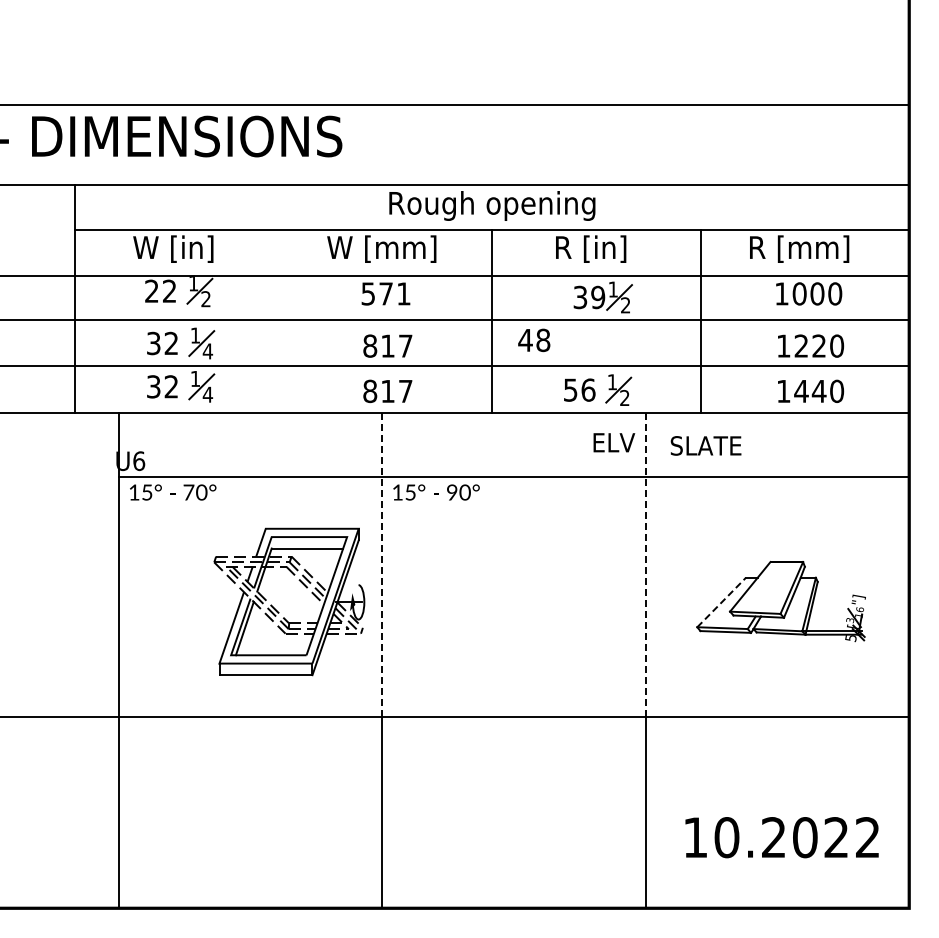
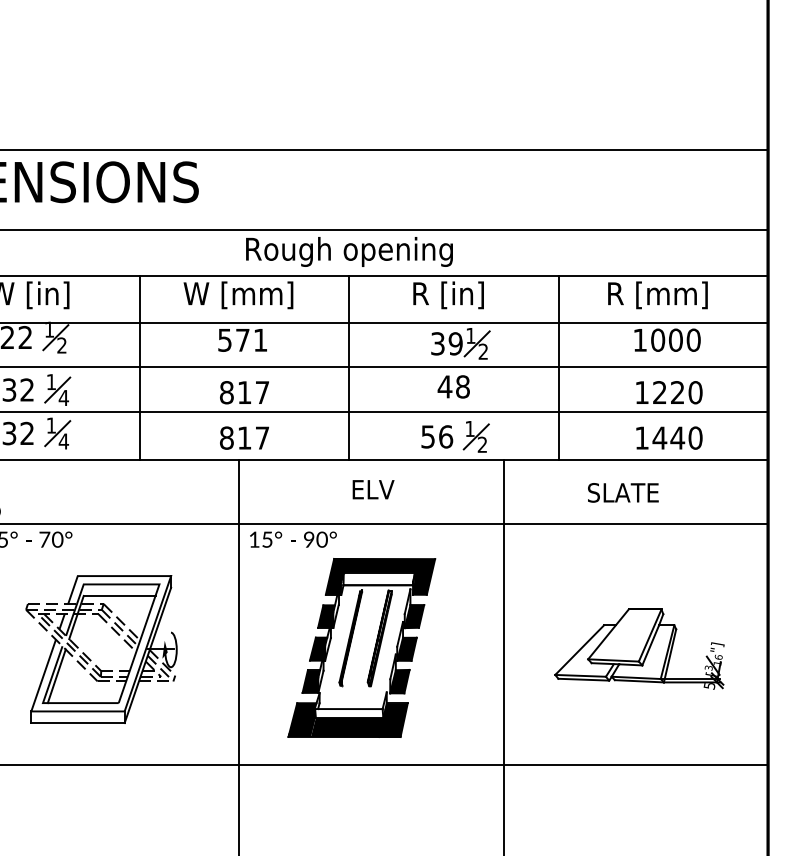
line: (283, 321) -> (139, 367), added
text: (534, 340) -> (454, 387), moved
text: (614, 442) -> (373, 489), moved
text: (705, 445) -> (622, 492), moved
line: (382, 565) -> (239, 612), dashed -> solid
line: (645, 565) -> (503, 612), dashed -> solid
part: (504, 600) -> (361, 648), added
line: (721, 602) -> (579, 650), dashed -> solid
part: (278, 611) -> (90, 659), moved

